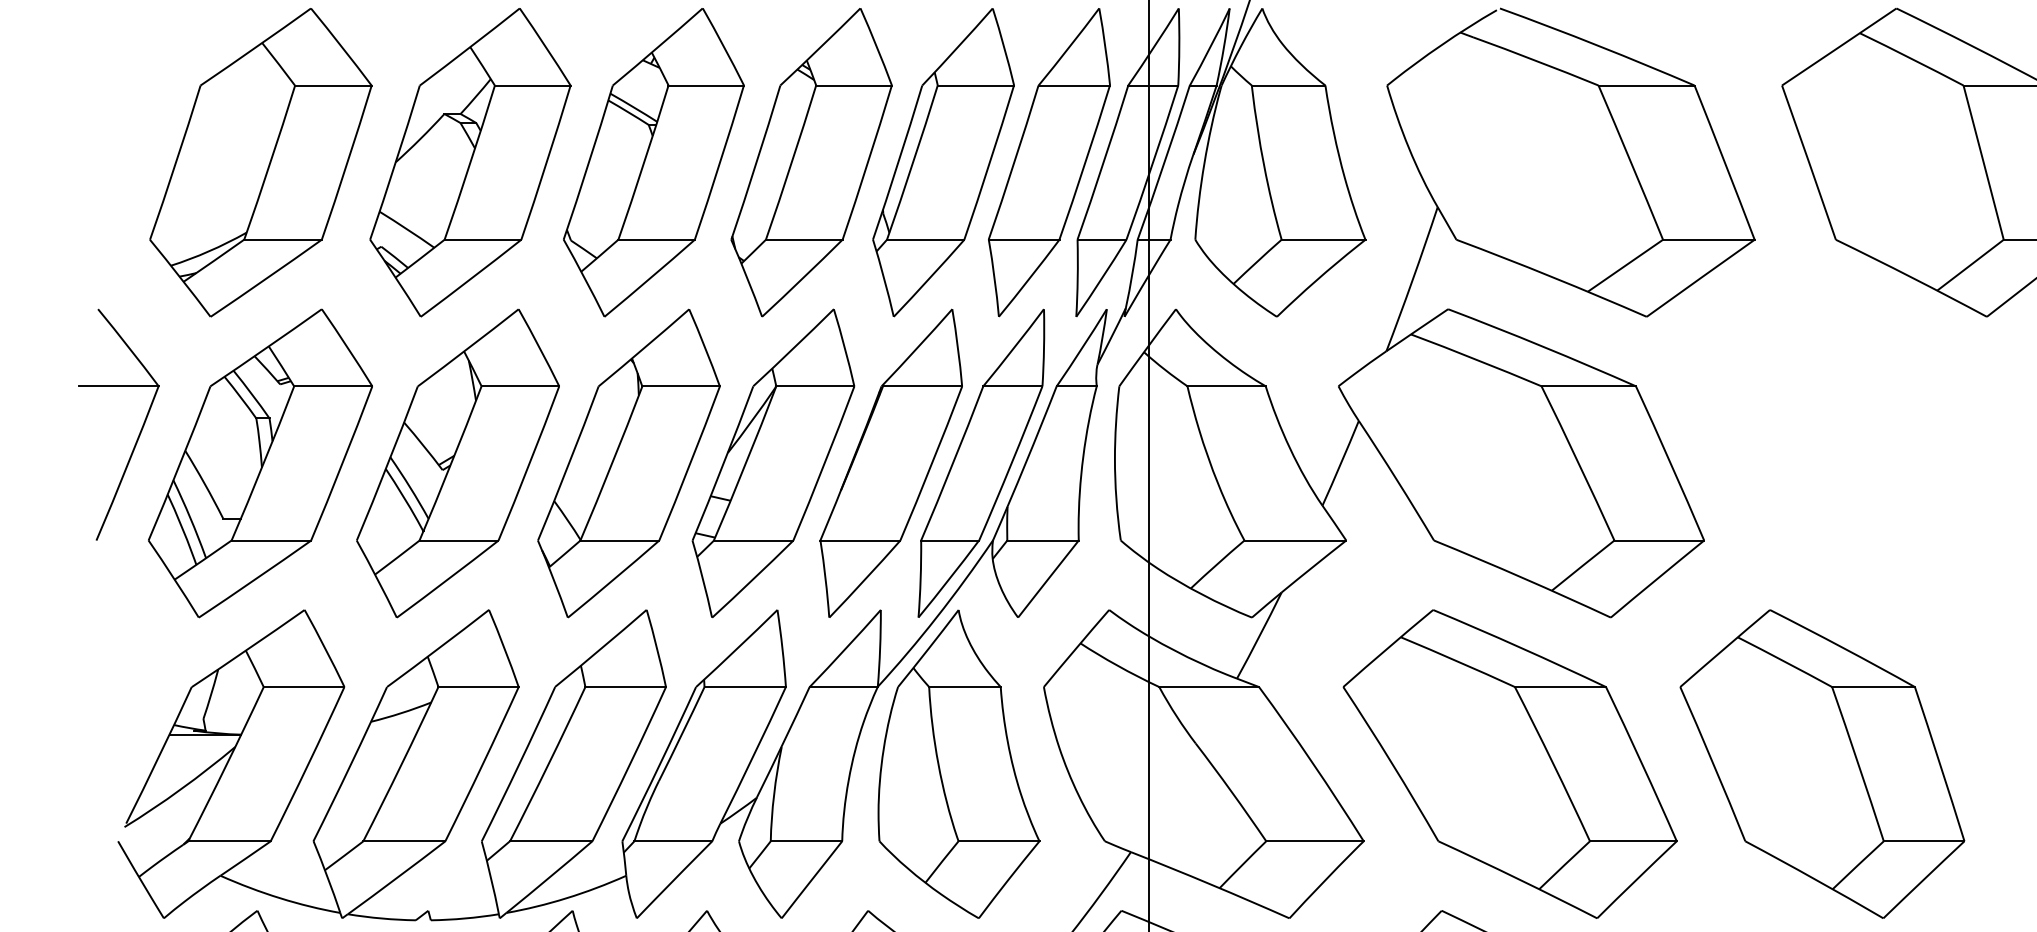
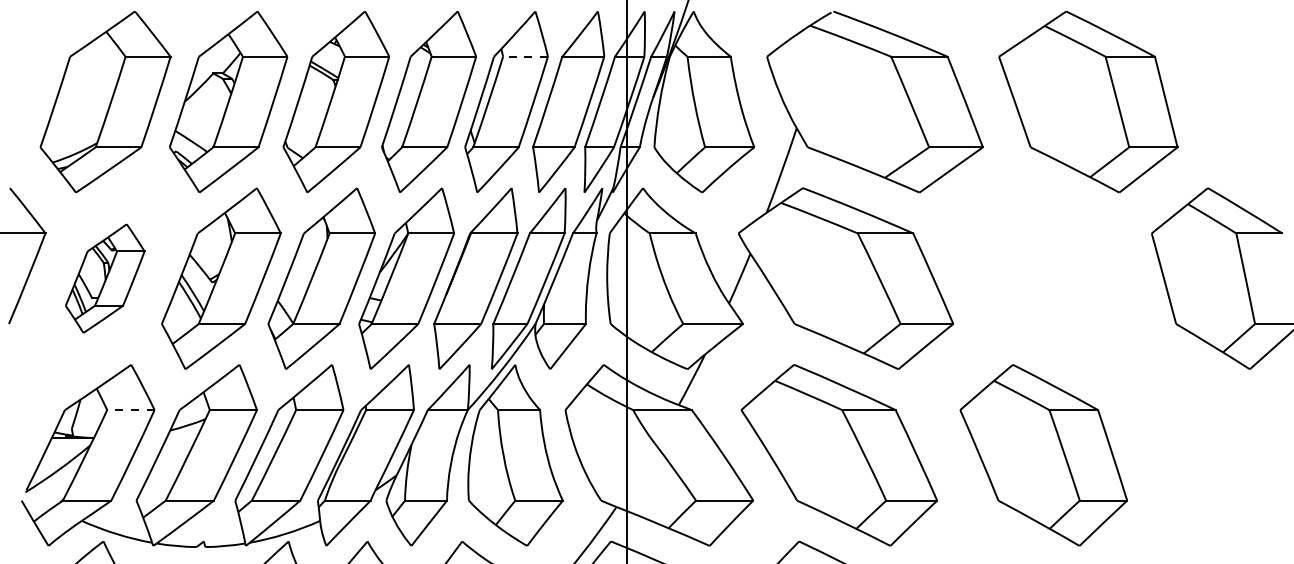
line: (975, 85) -> (525, 56), solid -> dashed
part: (259, 463) -> (104, 278), size x0.6
line: (303, 687) -> (130, 410), solid -> dashed
part: (1822, 764) -> (1043, 455), moved

